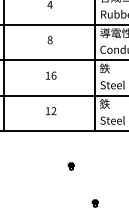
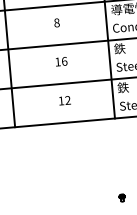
part: (70, 166) -> (91, 159), removed

